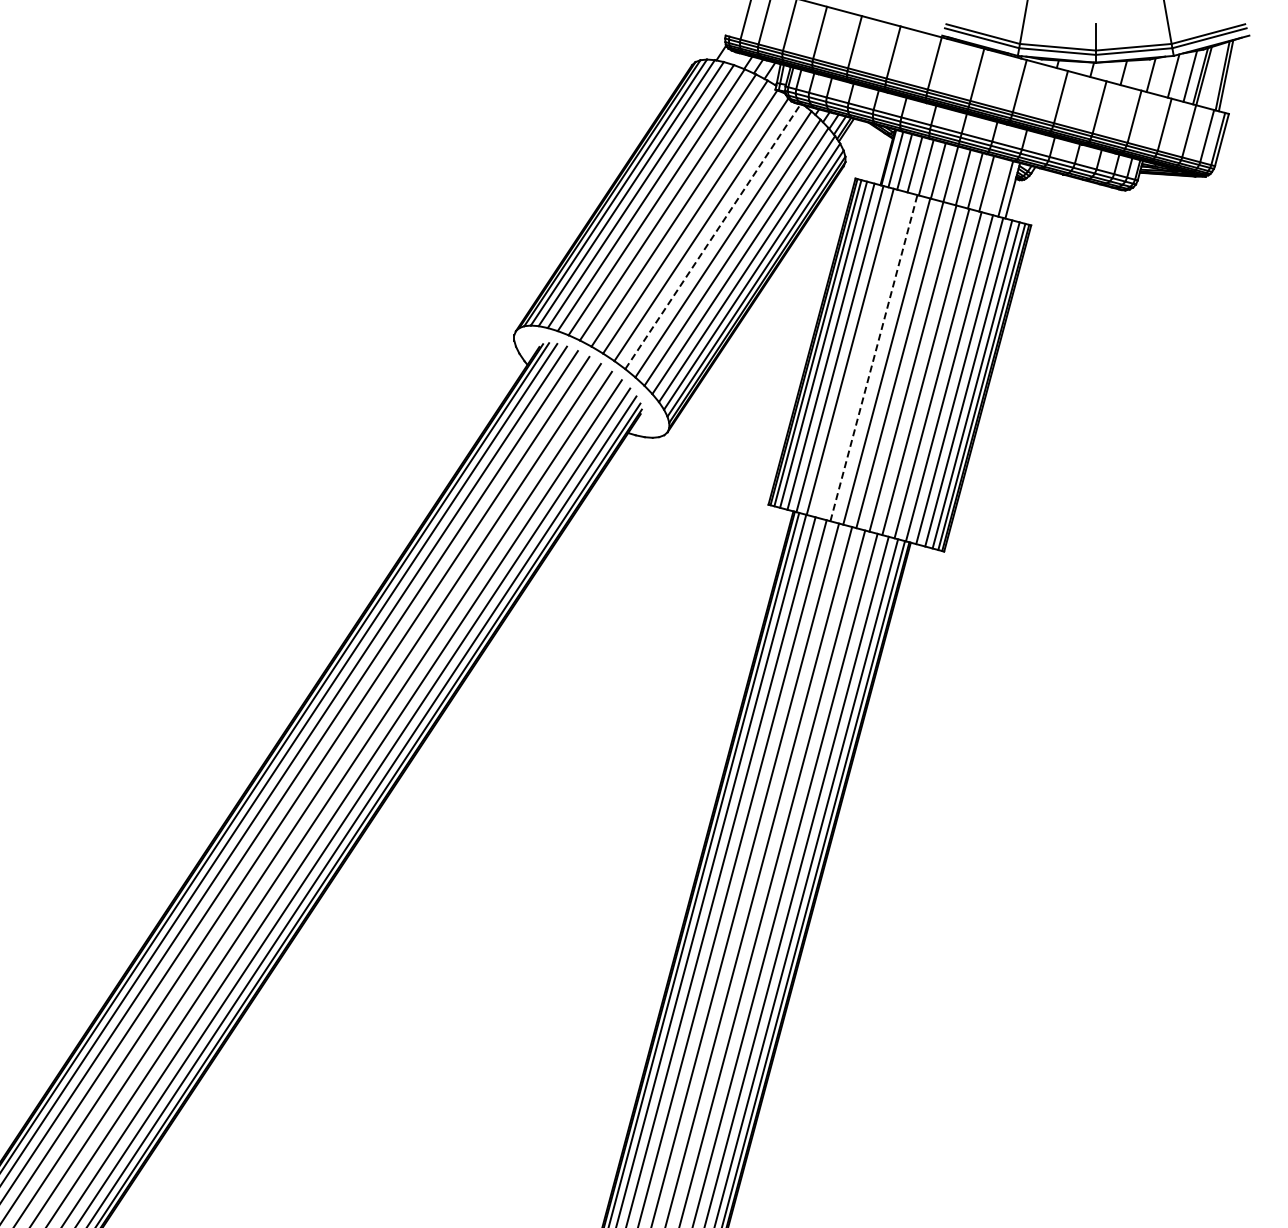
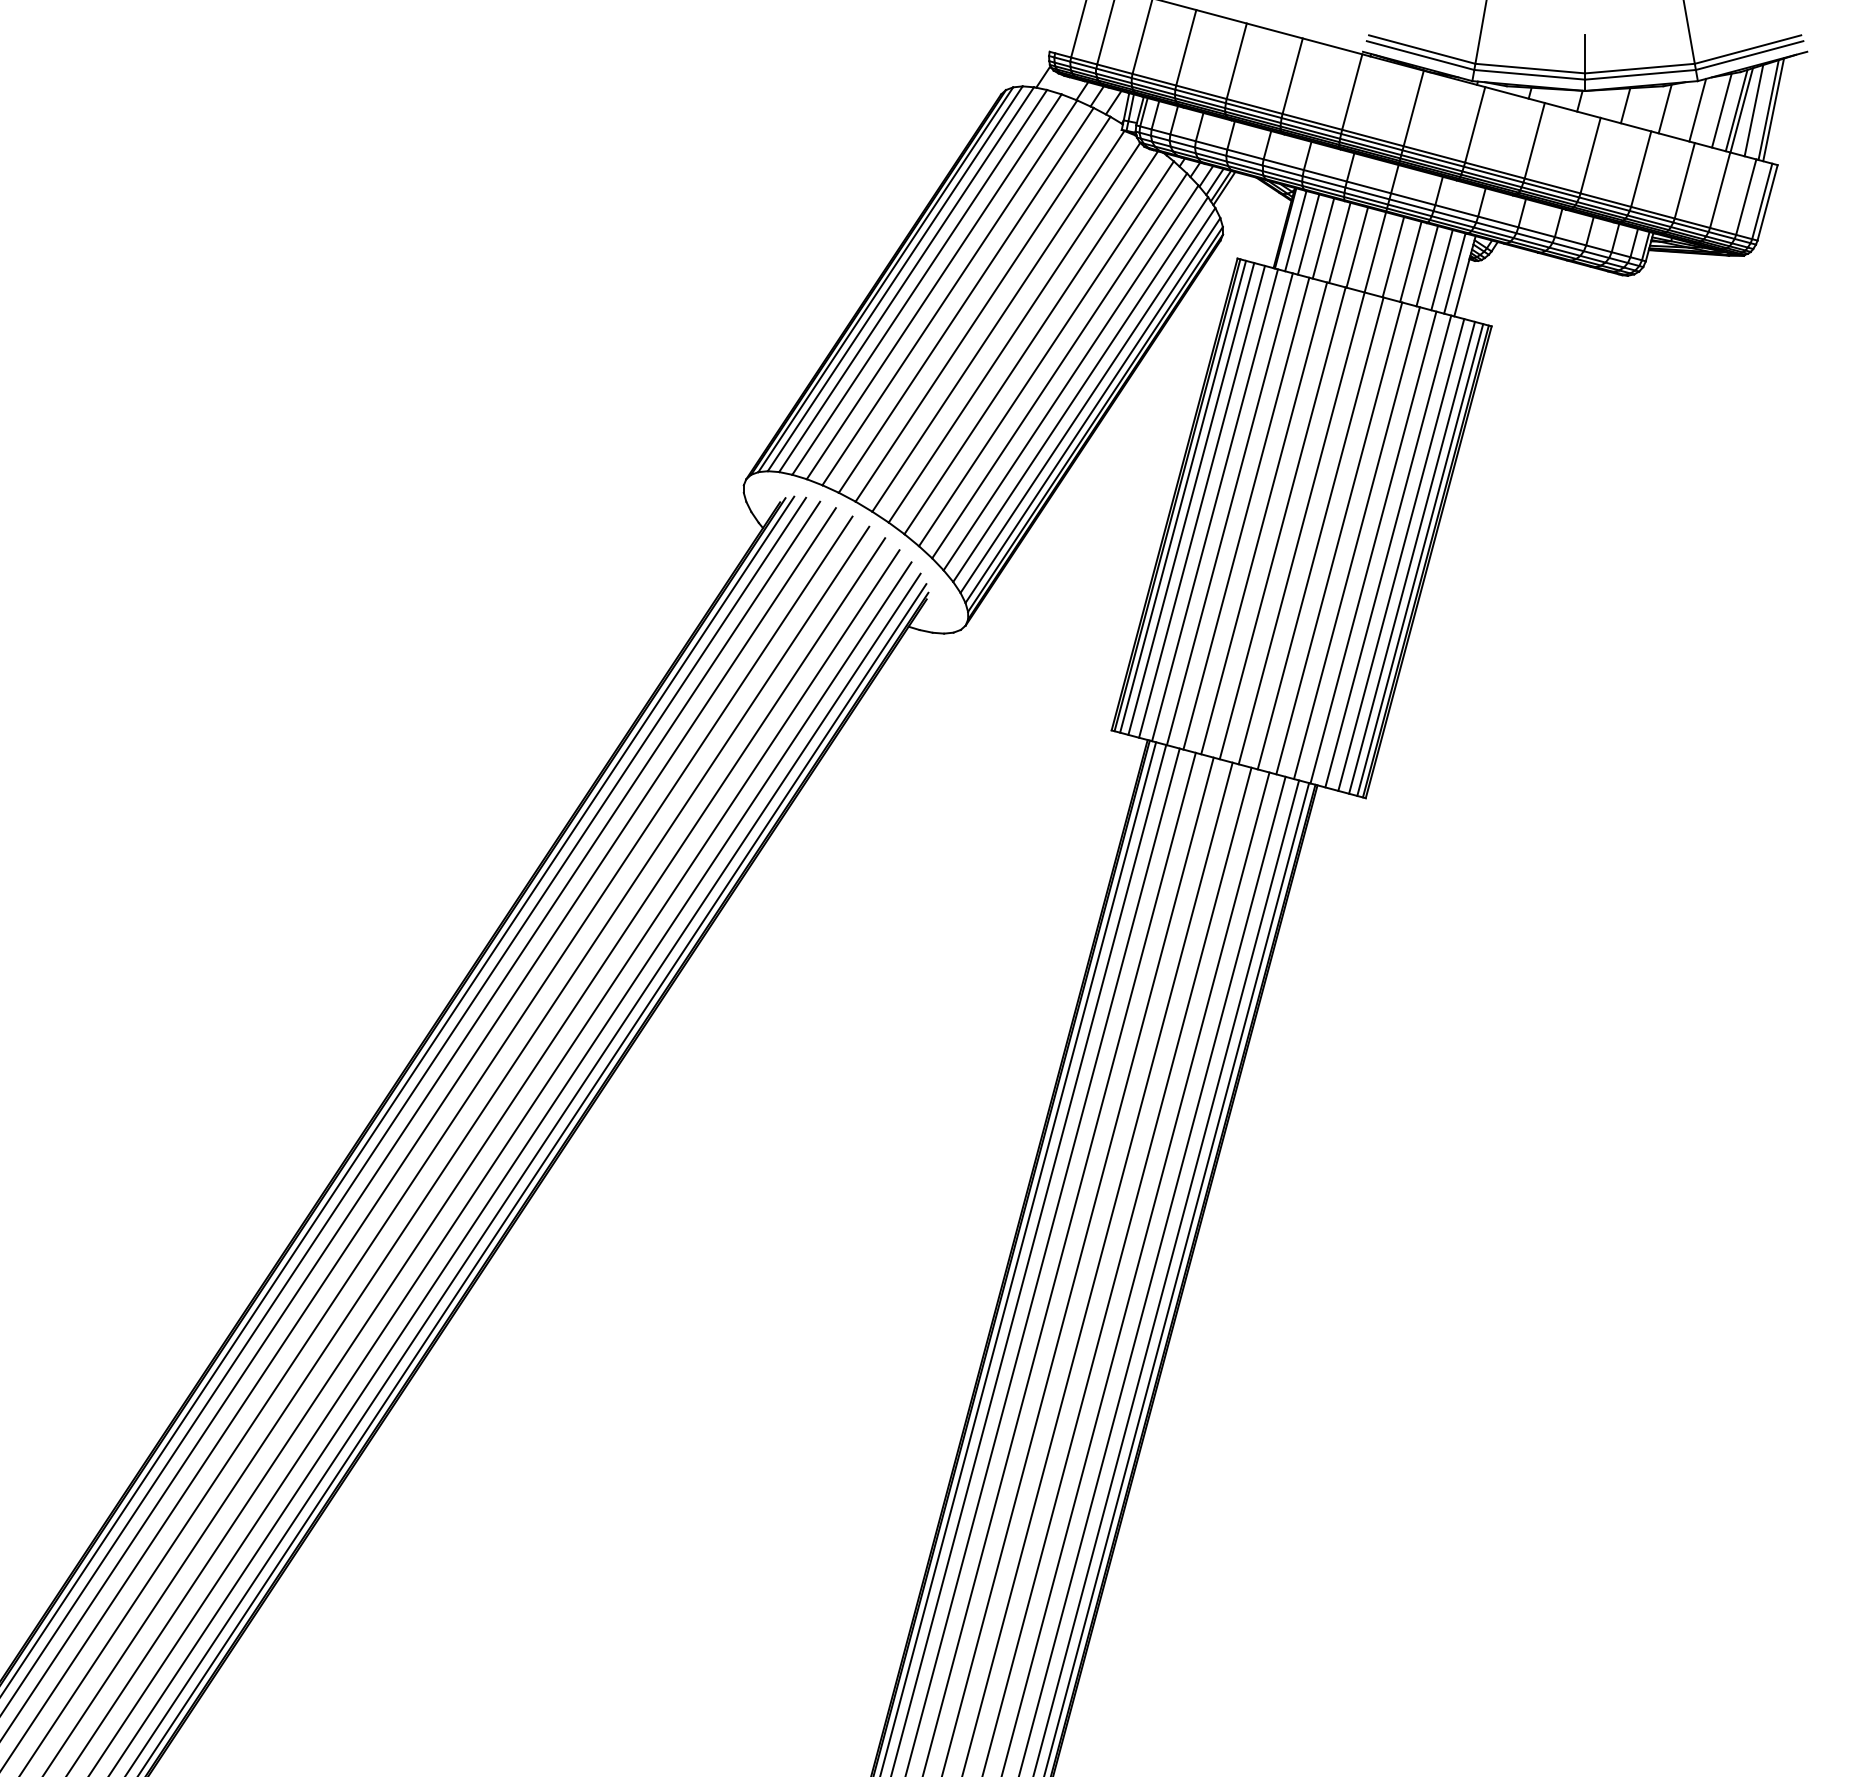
line: (1212, 75) -> (1753, 109), added
line: (996, 186) -> (1441, 270), added
line: (712, 236) -> (1030, 342), dashed -> solid
line: (861, 354) -> (1246, 513), added
line: (873, 358) -> (1263, 518), dashed -> solid

